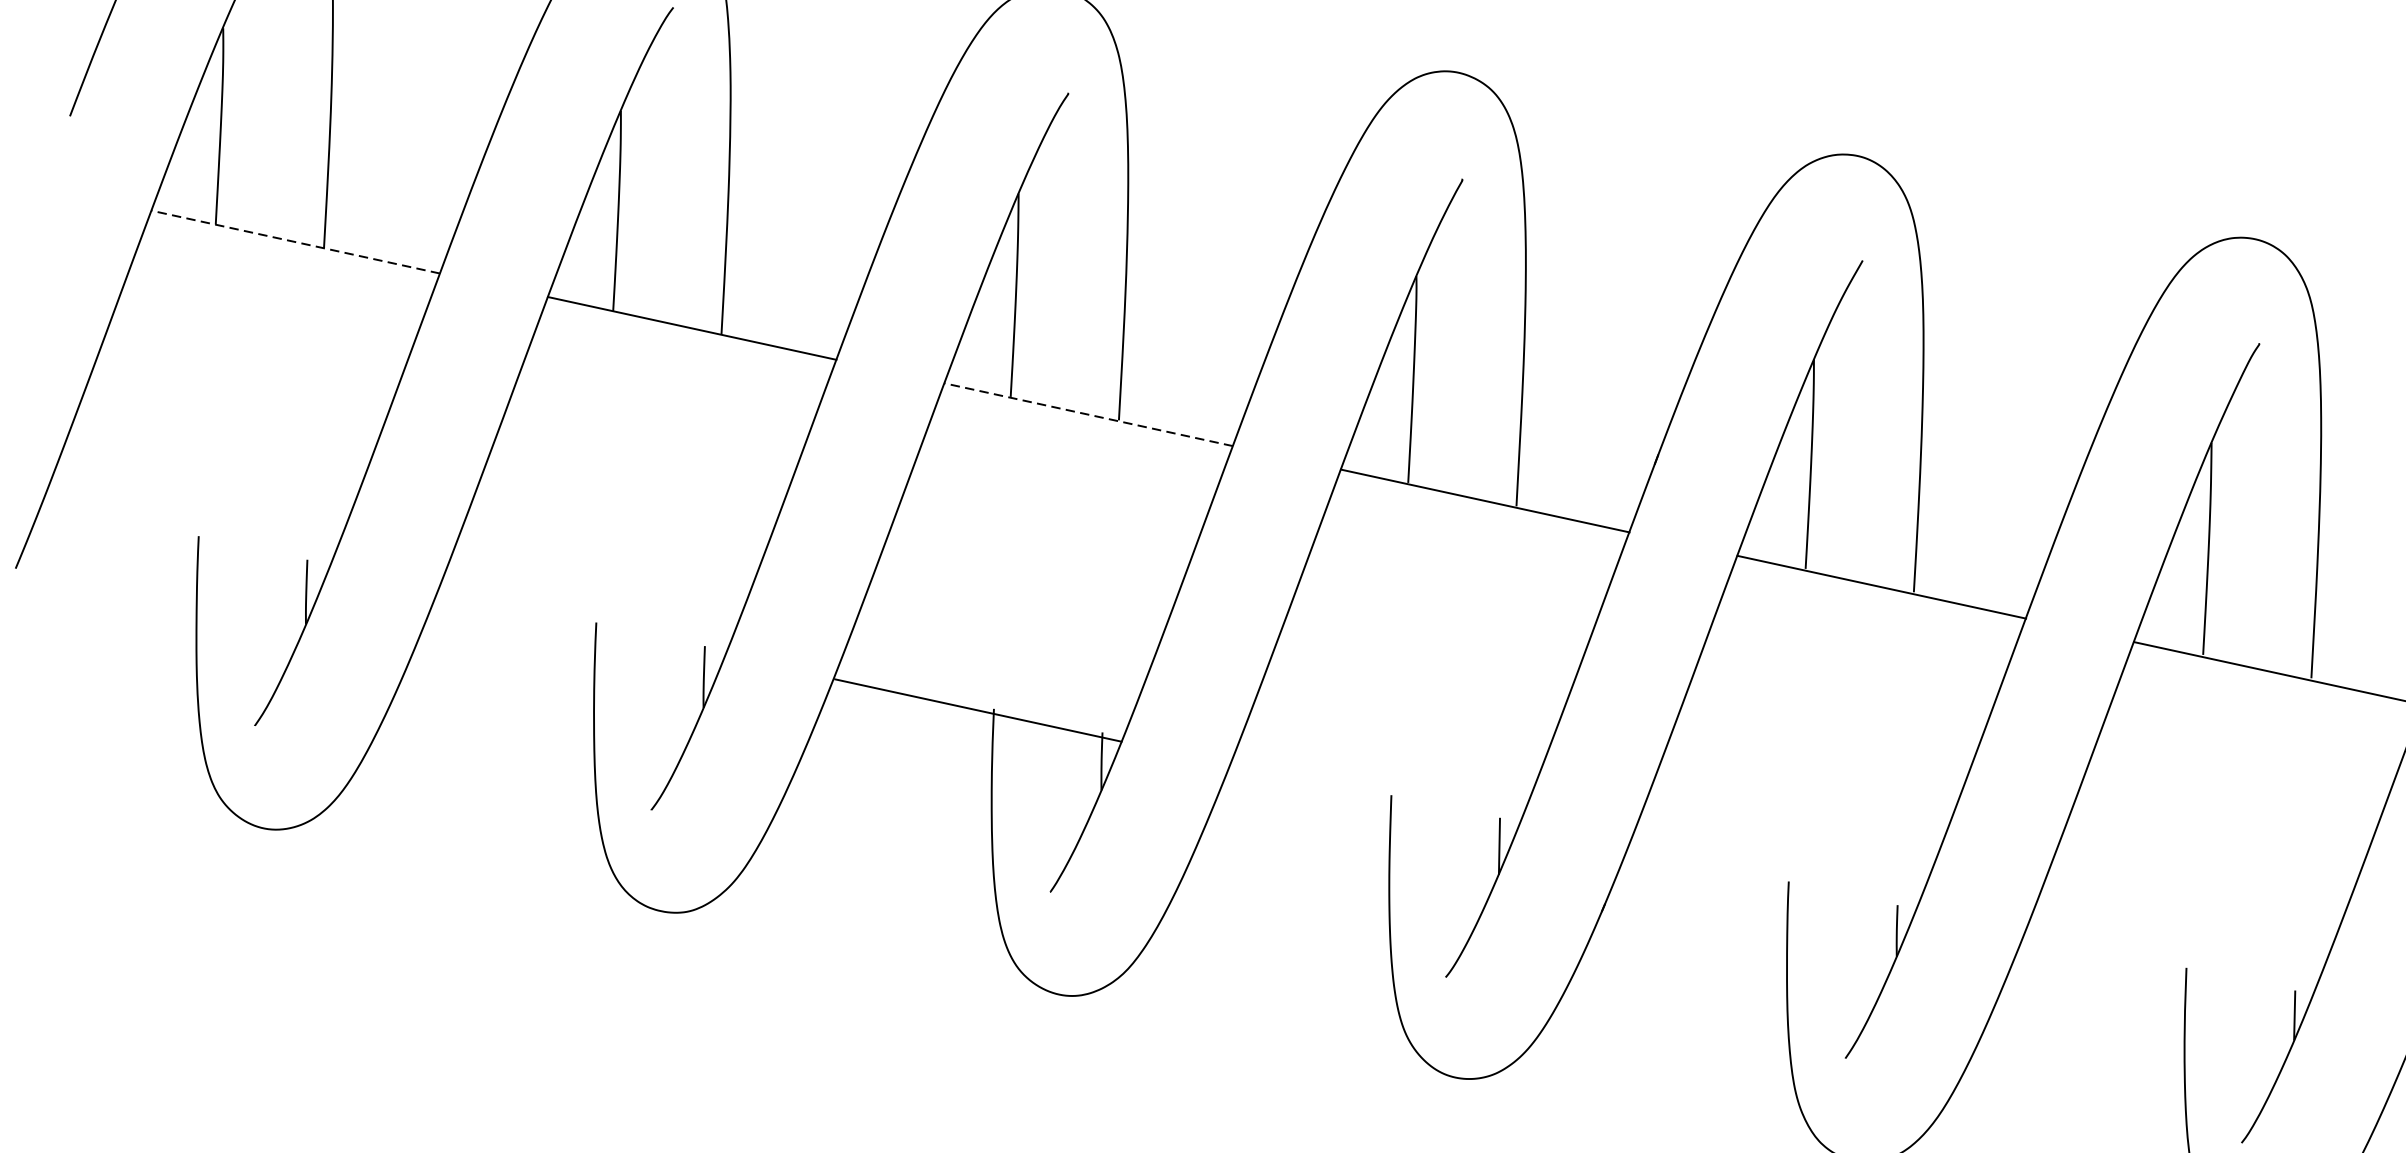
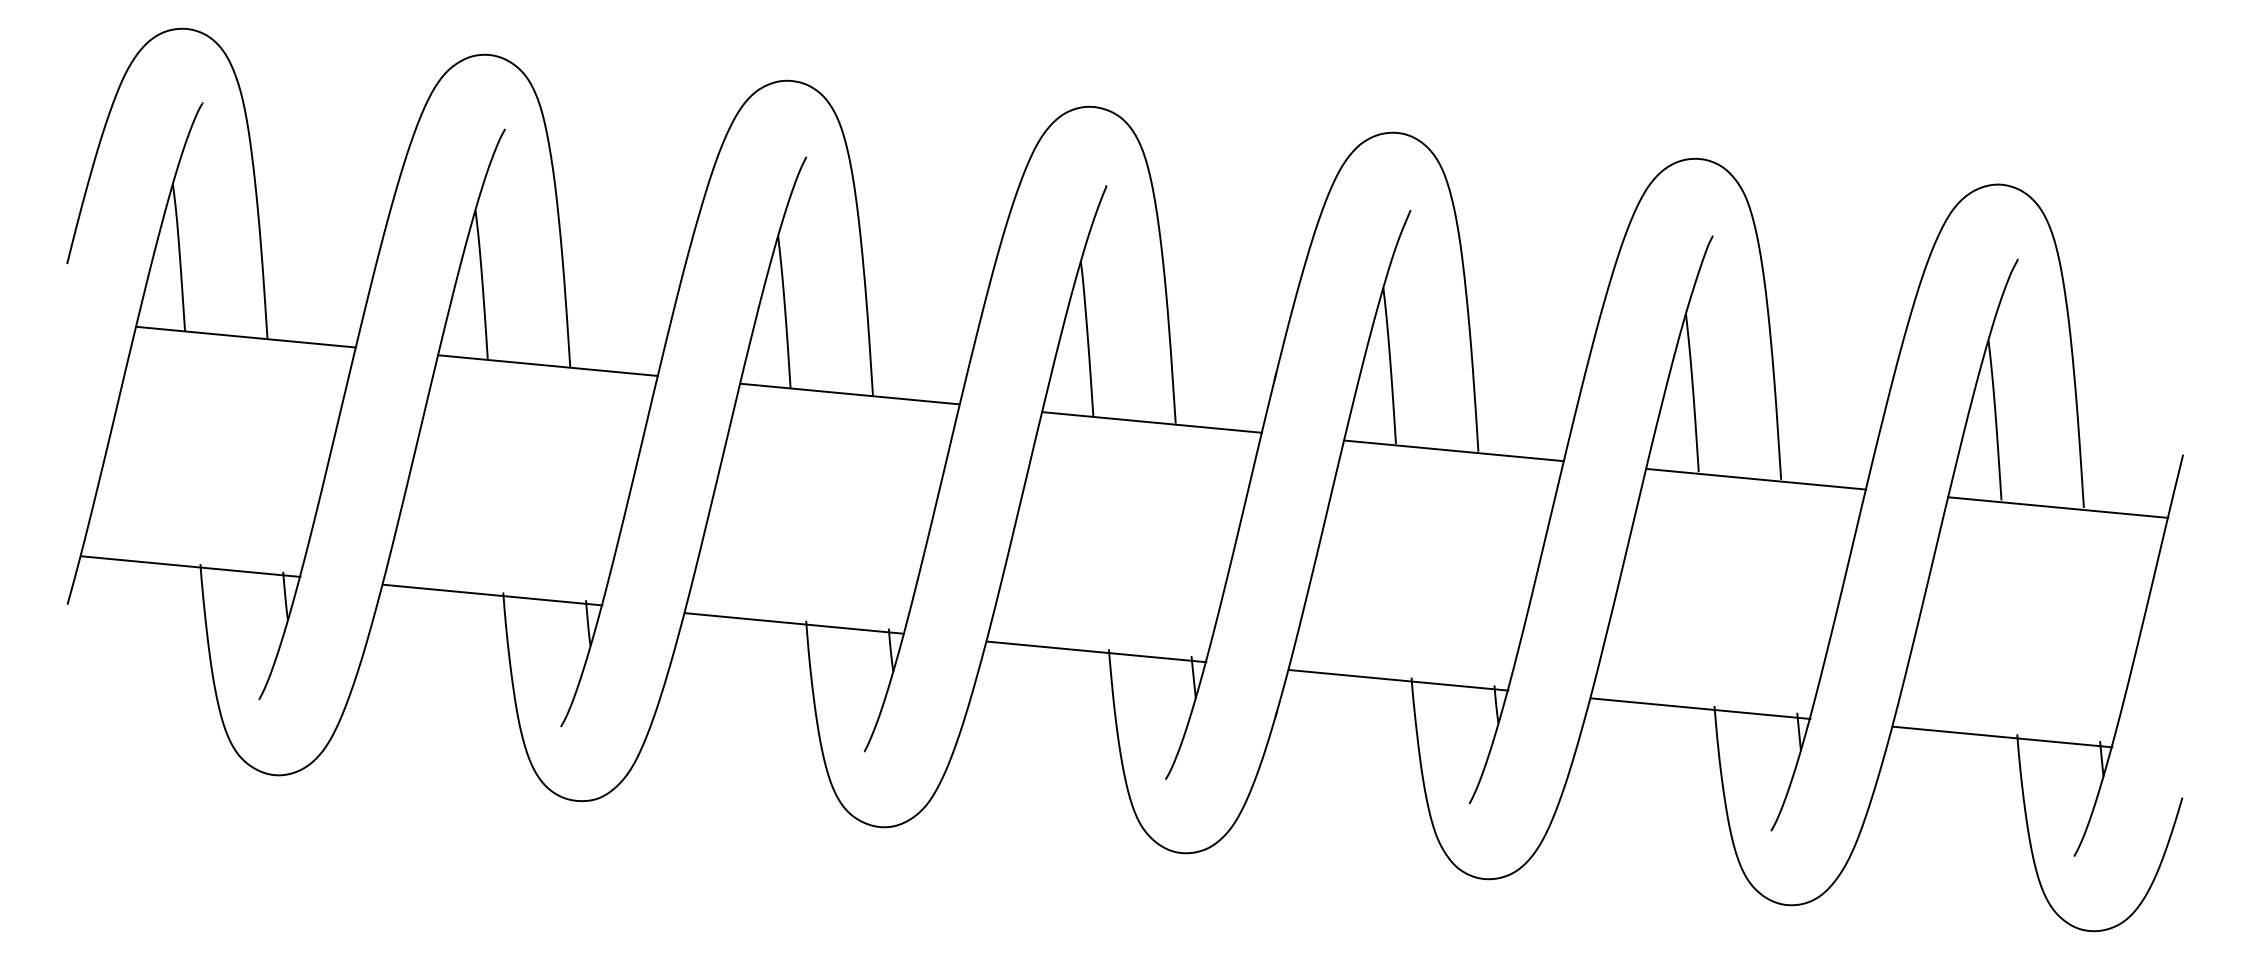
line: (295, 242) -> (245, 337), dashed -> solid
line: (1086, 413) -> (848, 393), dashed -> solid
line: (185, 537) -> (190, 566), added
line: (581, 623) -> (492, 594), added
line: (1374, 796) -> (1096, 651), added
line: (1770, 883) -> (1398, 680), added
line: (2167, 968) -> (1700, 708), added

